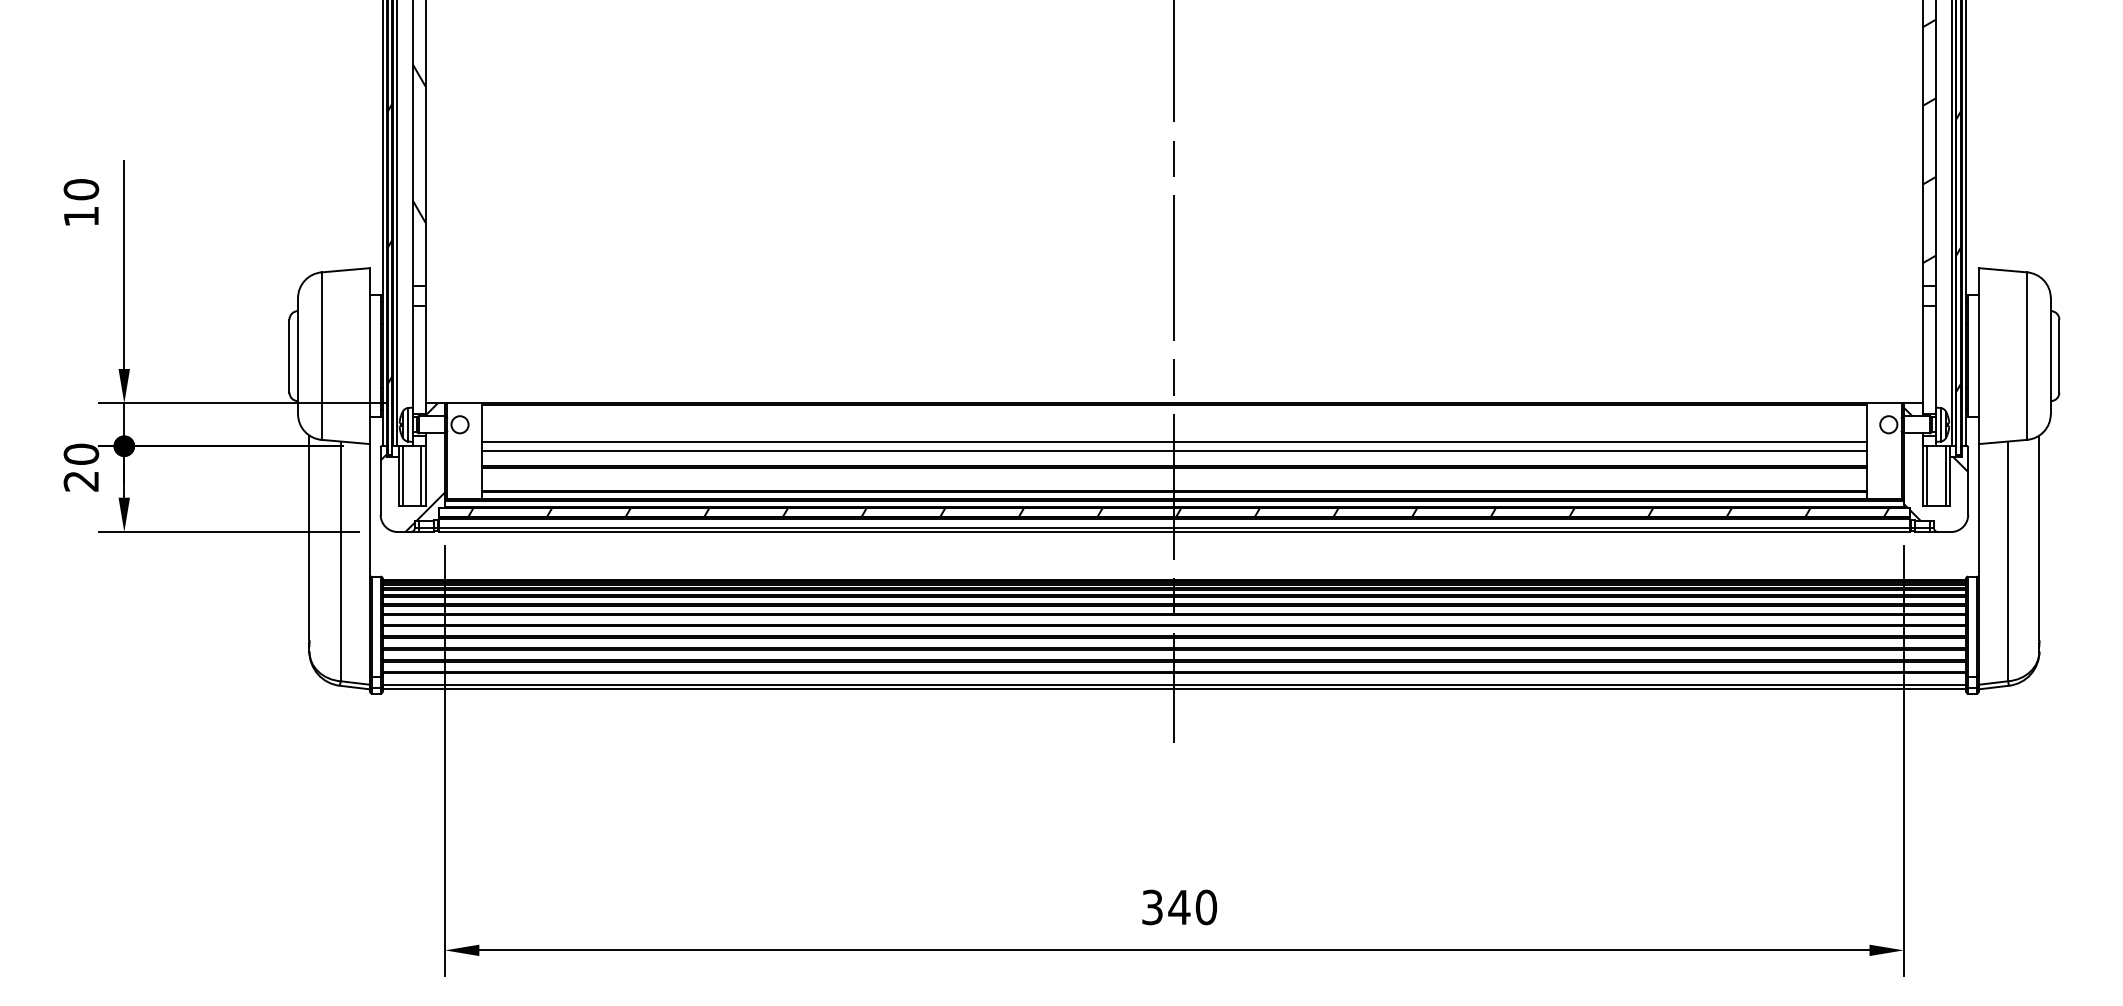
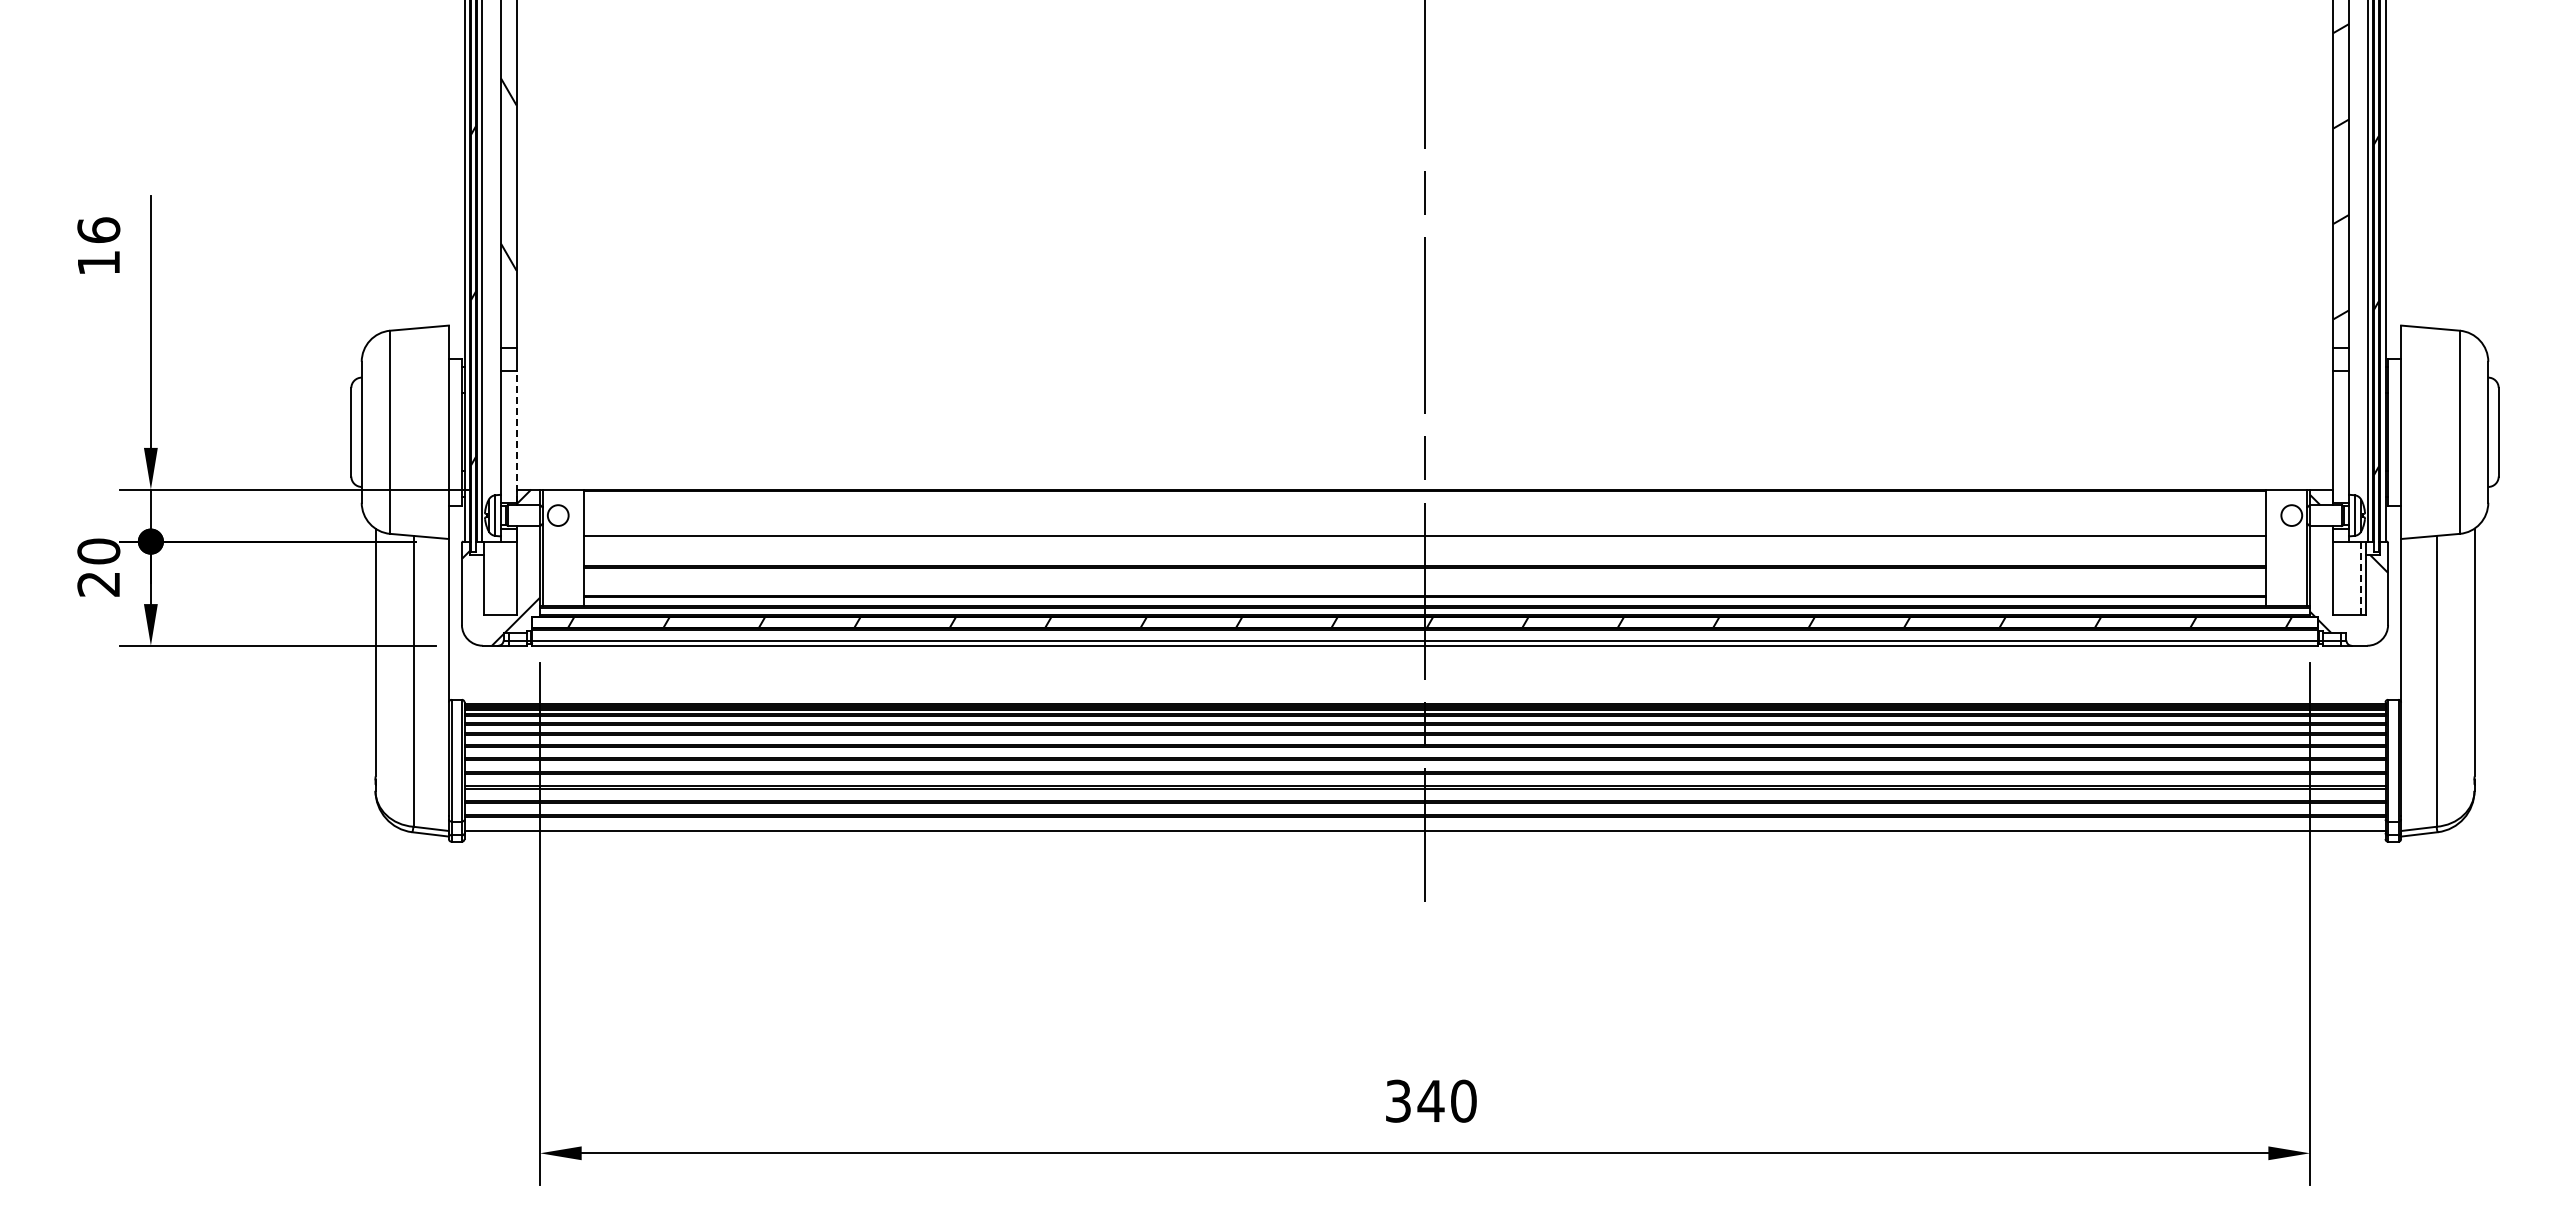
text: (81, 189) -> (98, 230), 10 -> 16
line: (425, 359) -> (516, 436), solid -> dashed
line: (1174, 450) -> (1424, 546), removed
line: (403, 475) -> (489, 577), removed
line: (421, 475) -> (511, 577), removed
line: (1927, 475) -> (2338, 577), removed
line: (1945, 476) -> (2360, 578), solid -> dashed
line: (1174, 689) -> (1424, 836), removed

